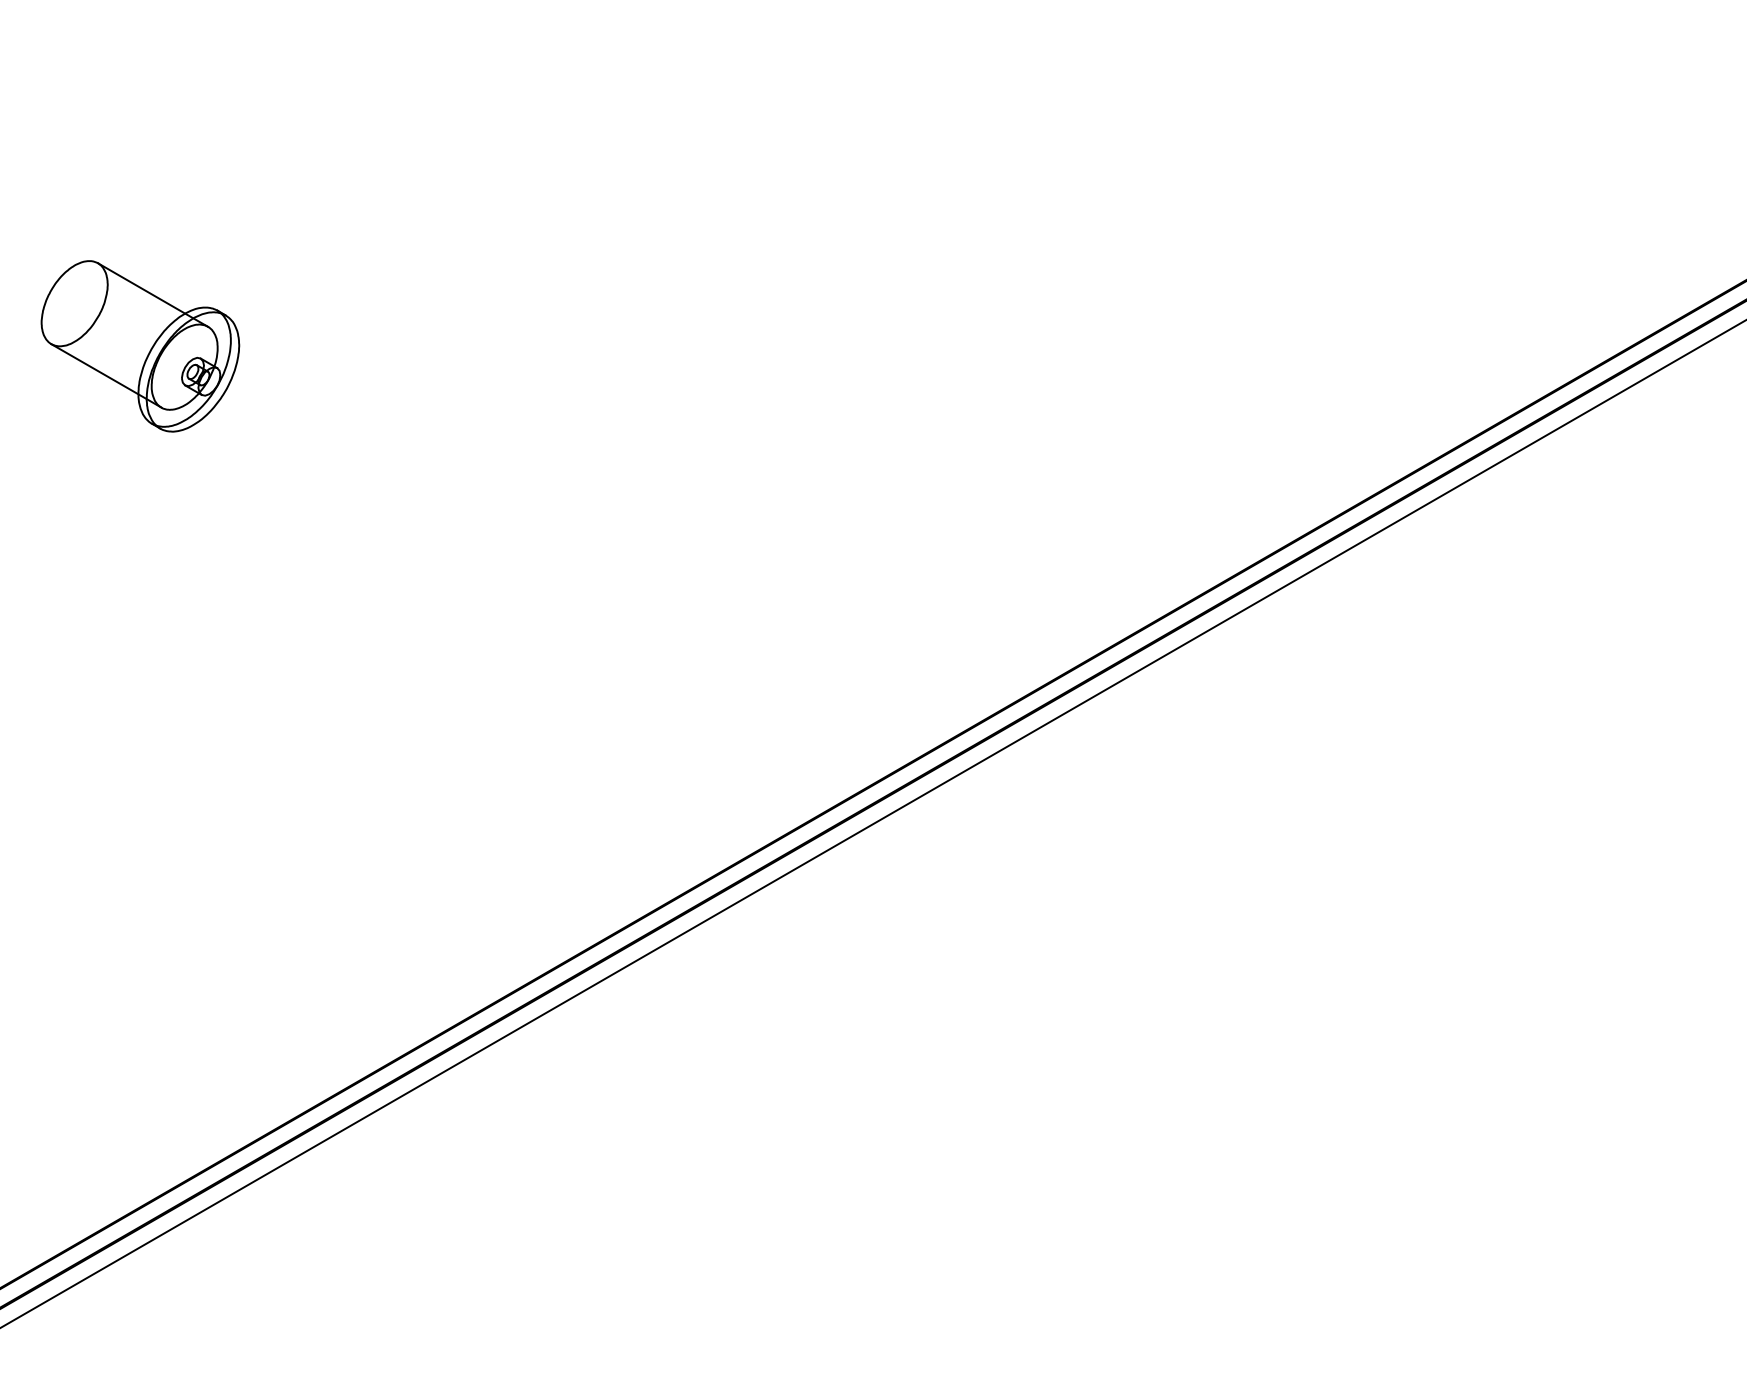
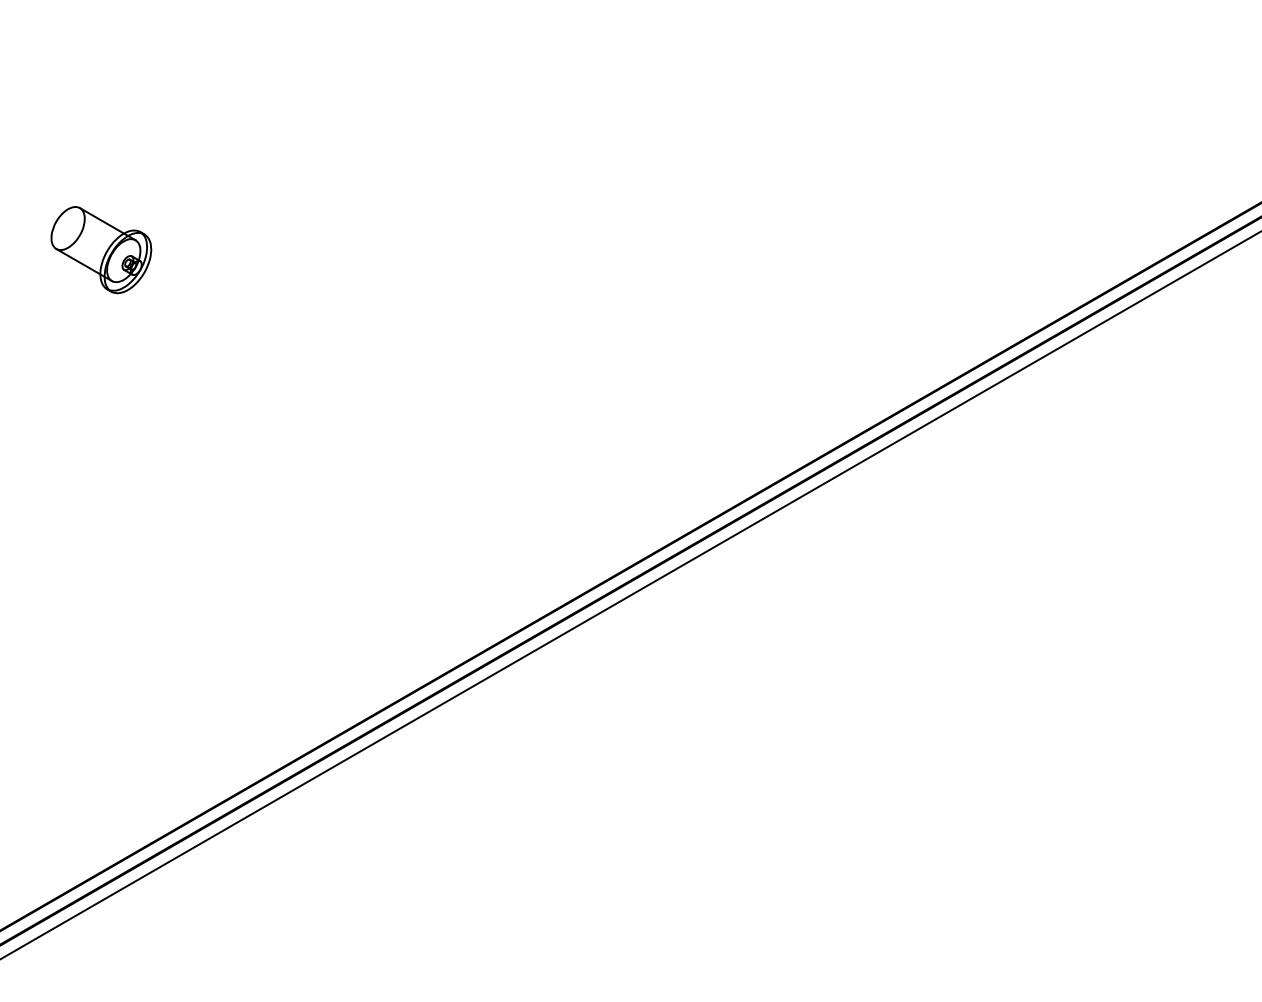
part: (140, 345) -> (101, 249), size x0.7

